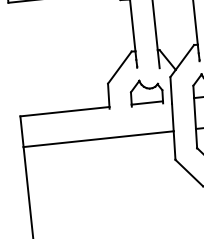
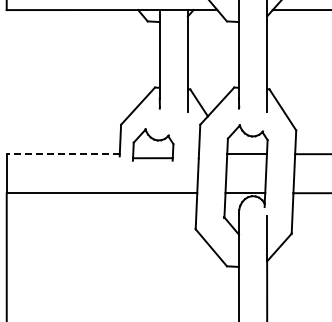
part: (146, 92) -> (153, 144), moved
line: (65, 111) -> (63, 154), solid -> dashed

